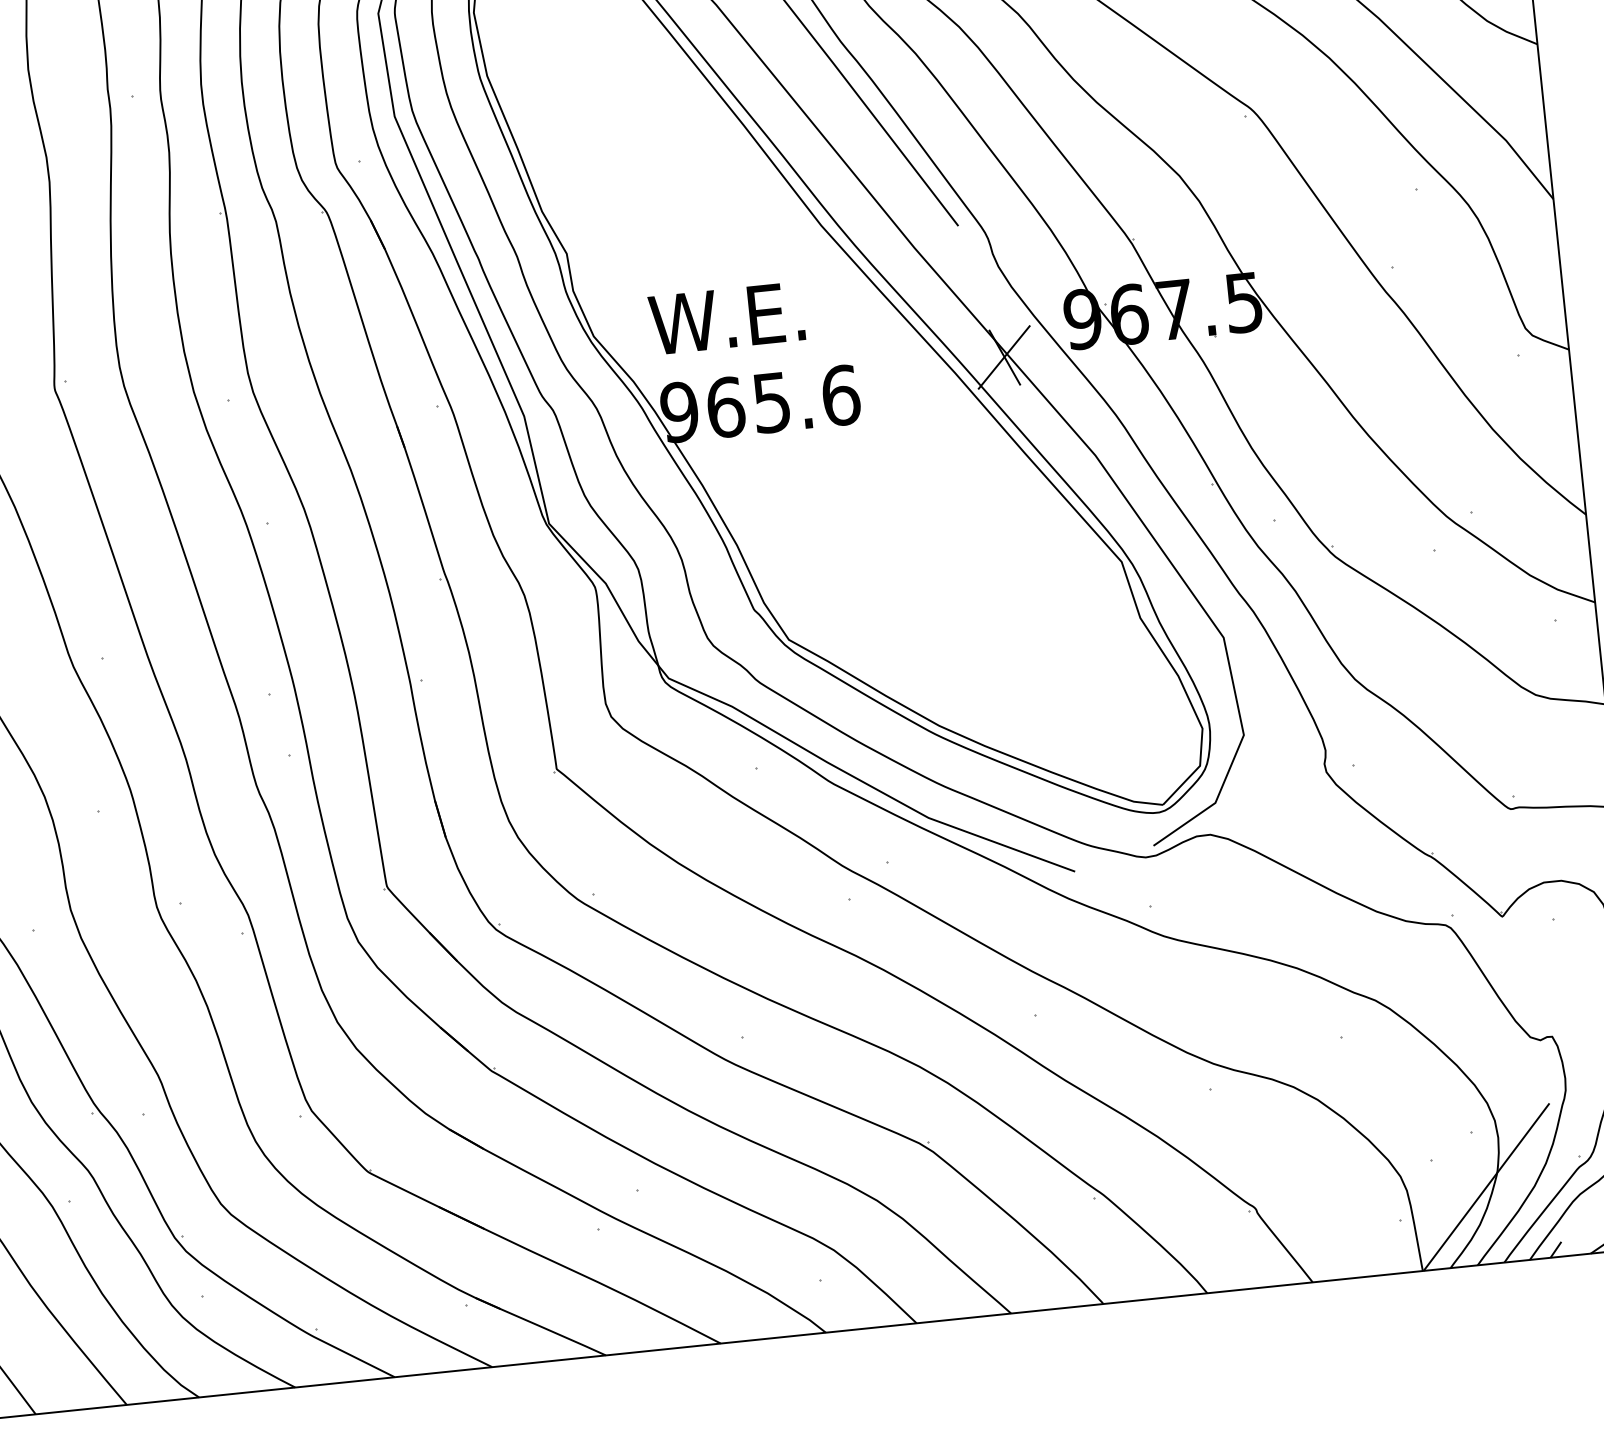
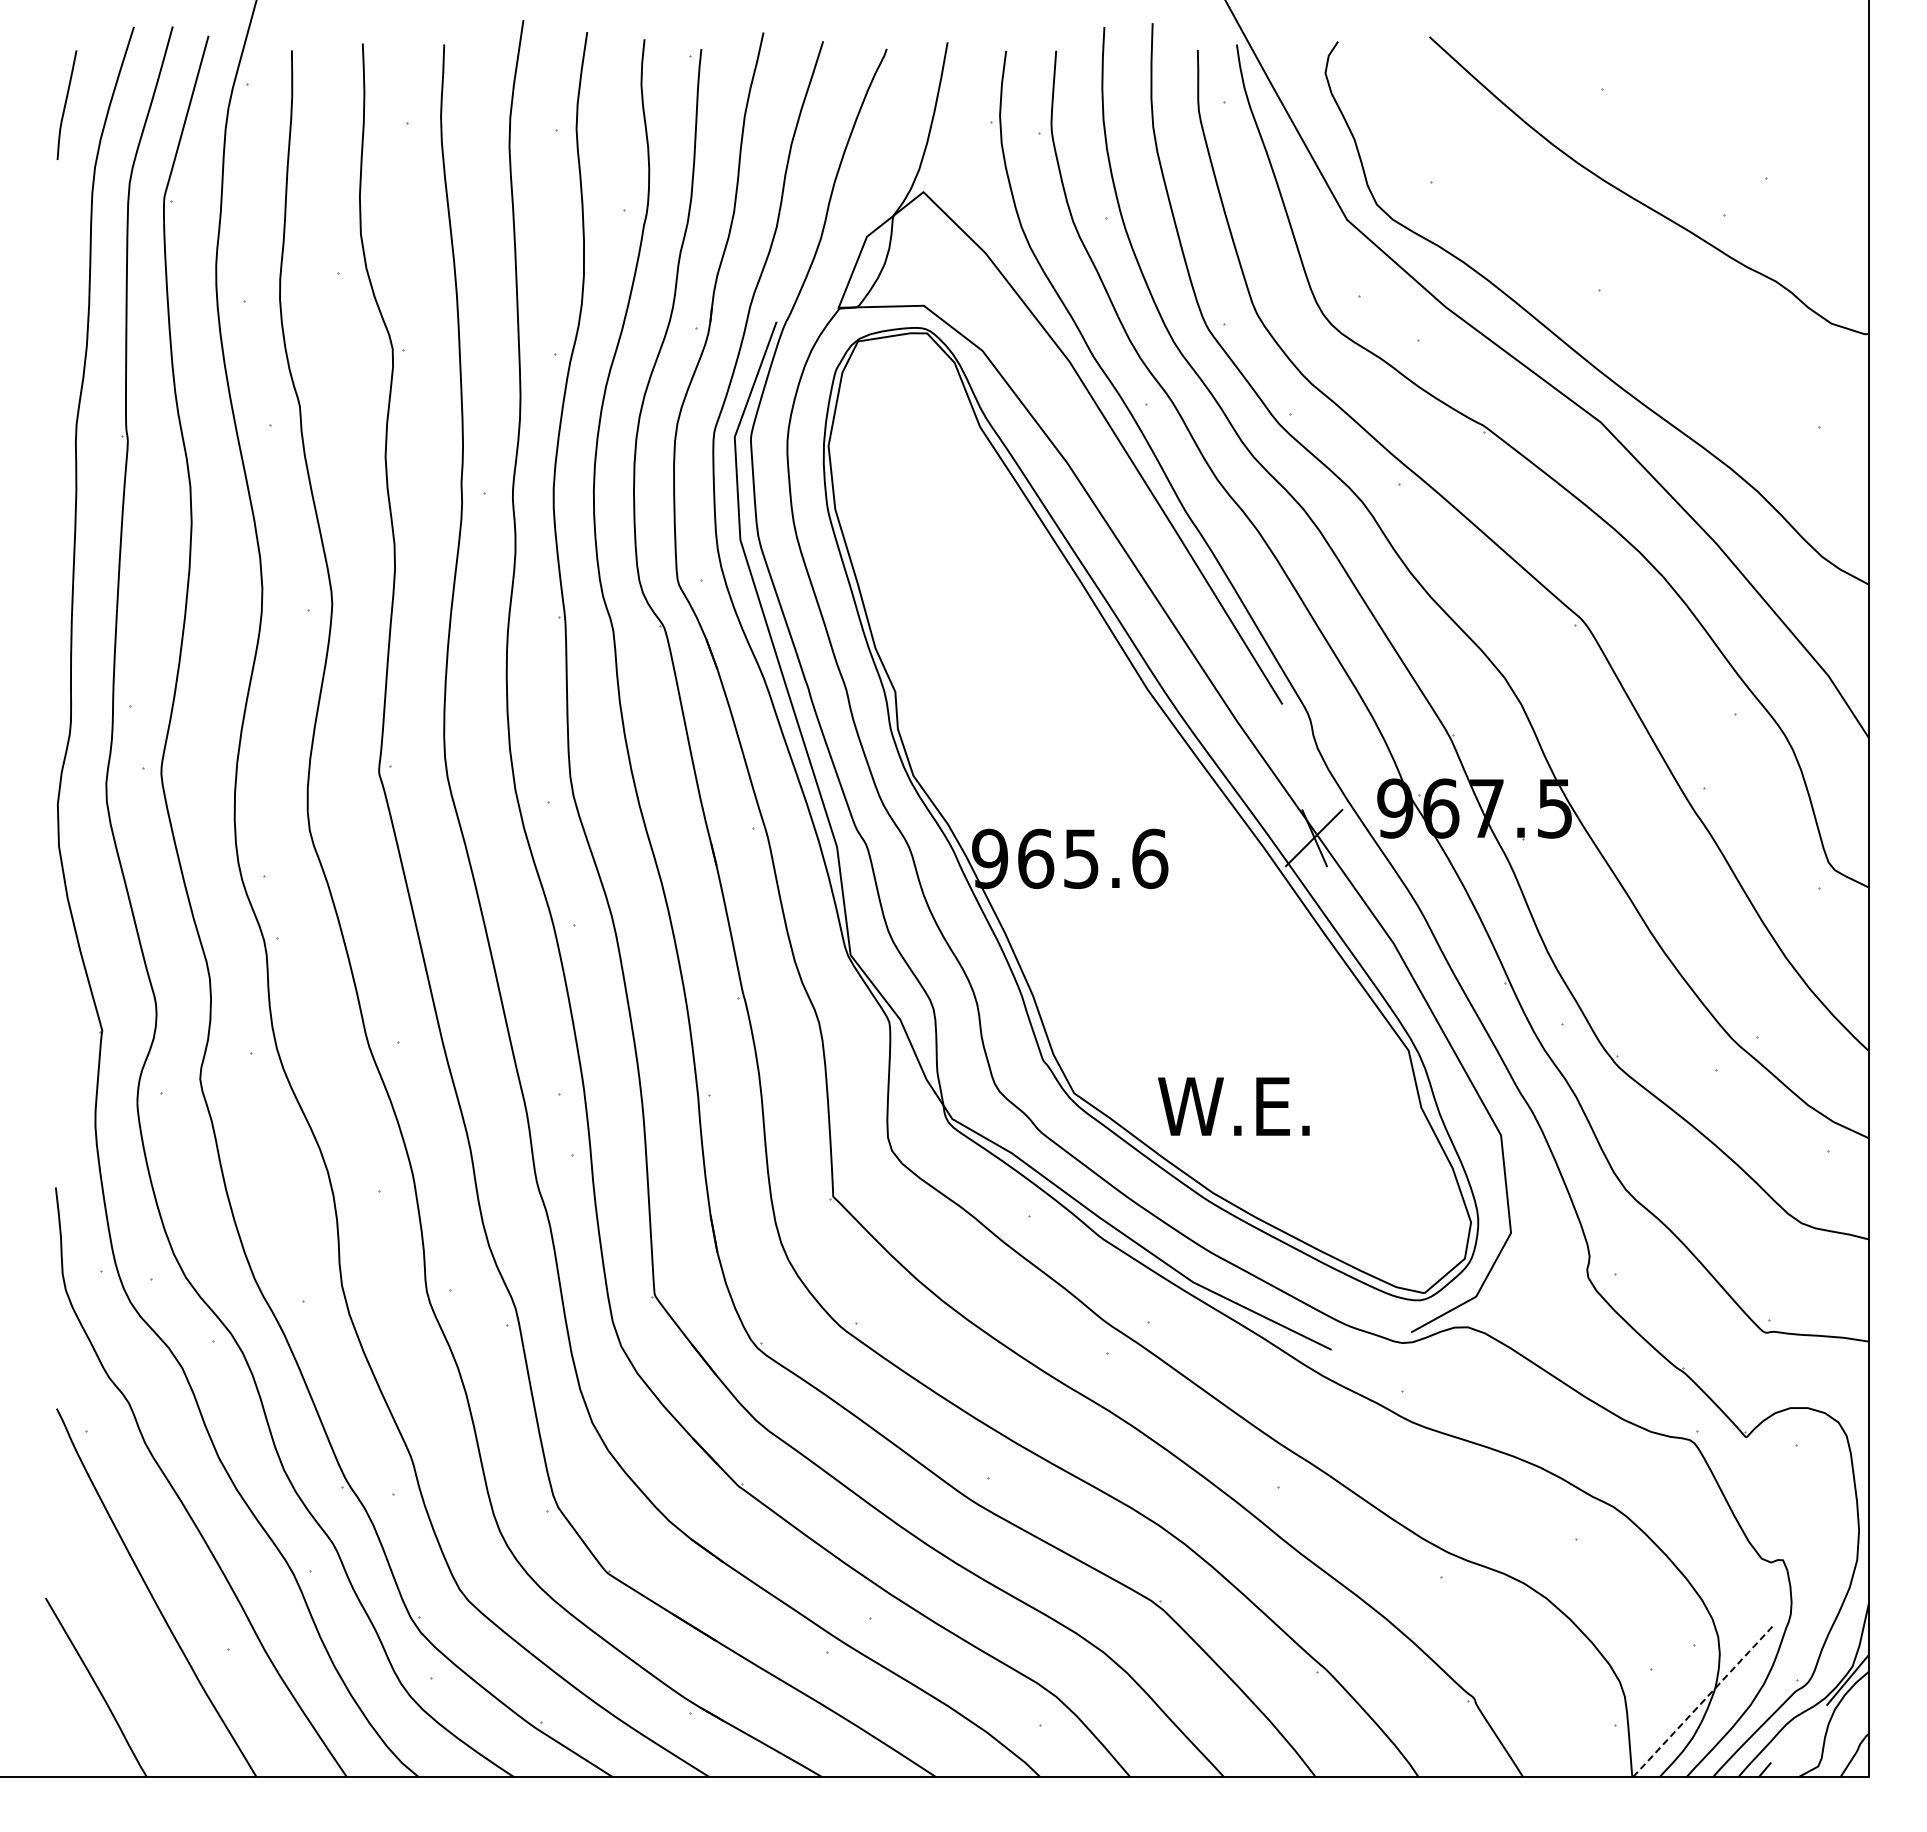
text: (726, 318) -> (1233, 1106), moved
line: (1486, 1186) -> (1703, 1700), solid -> dashed

